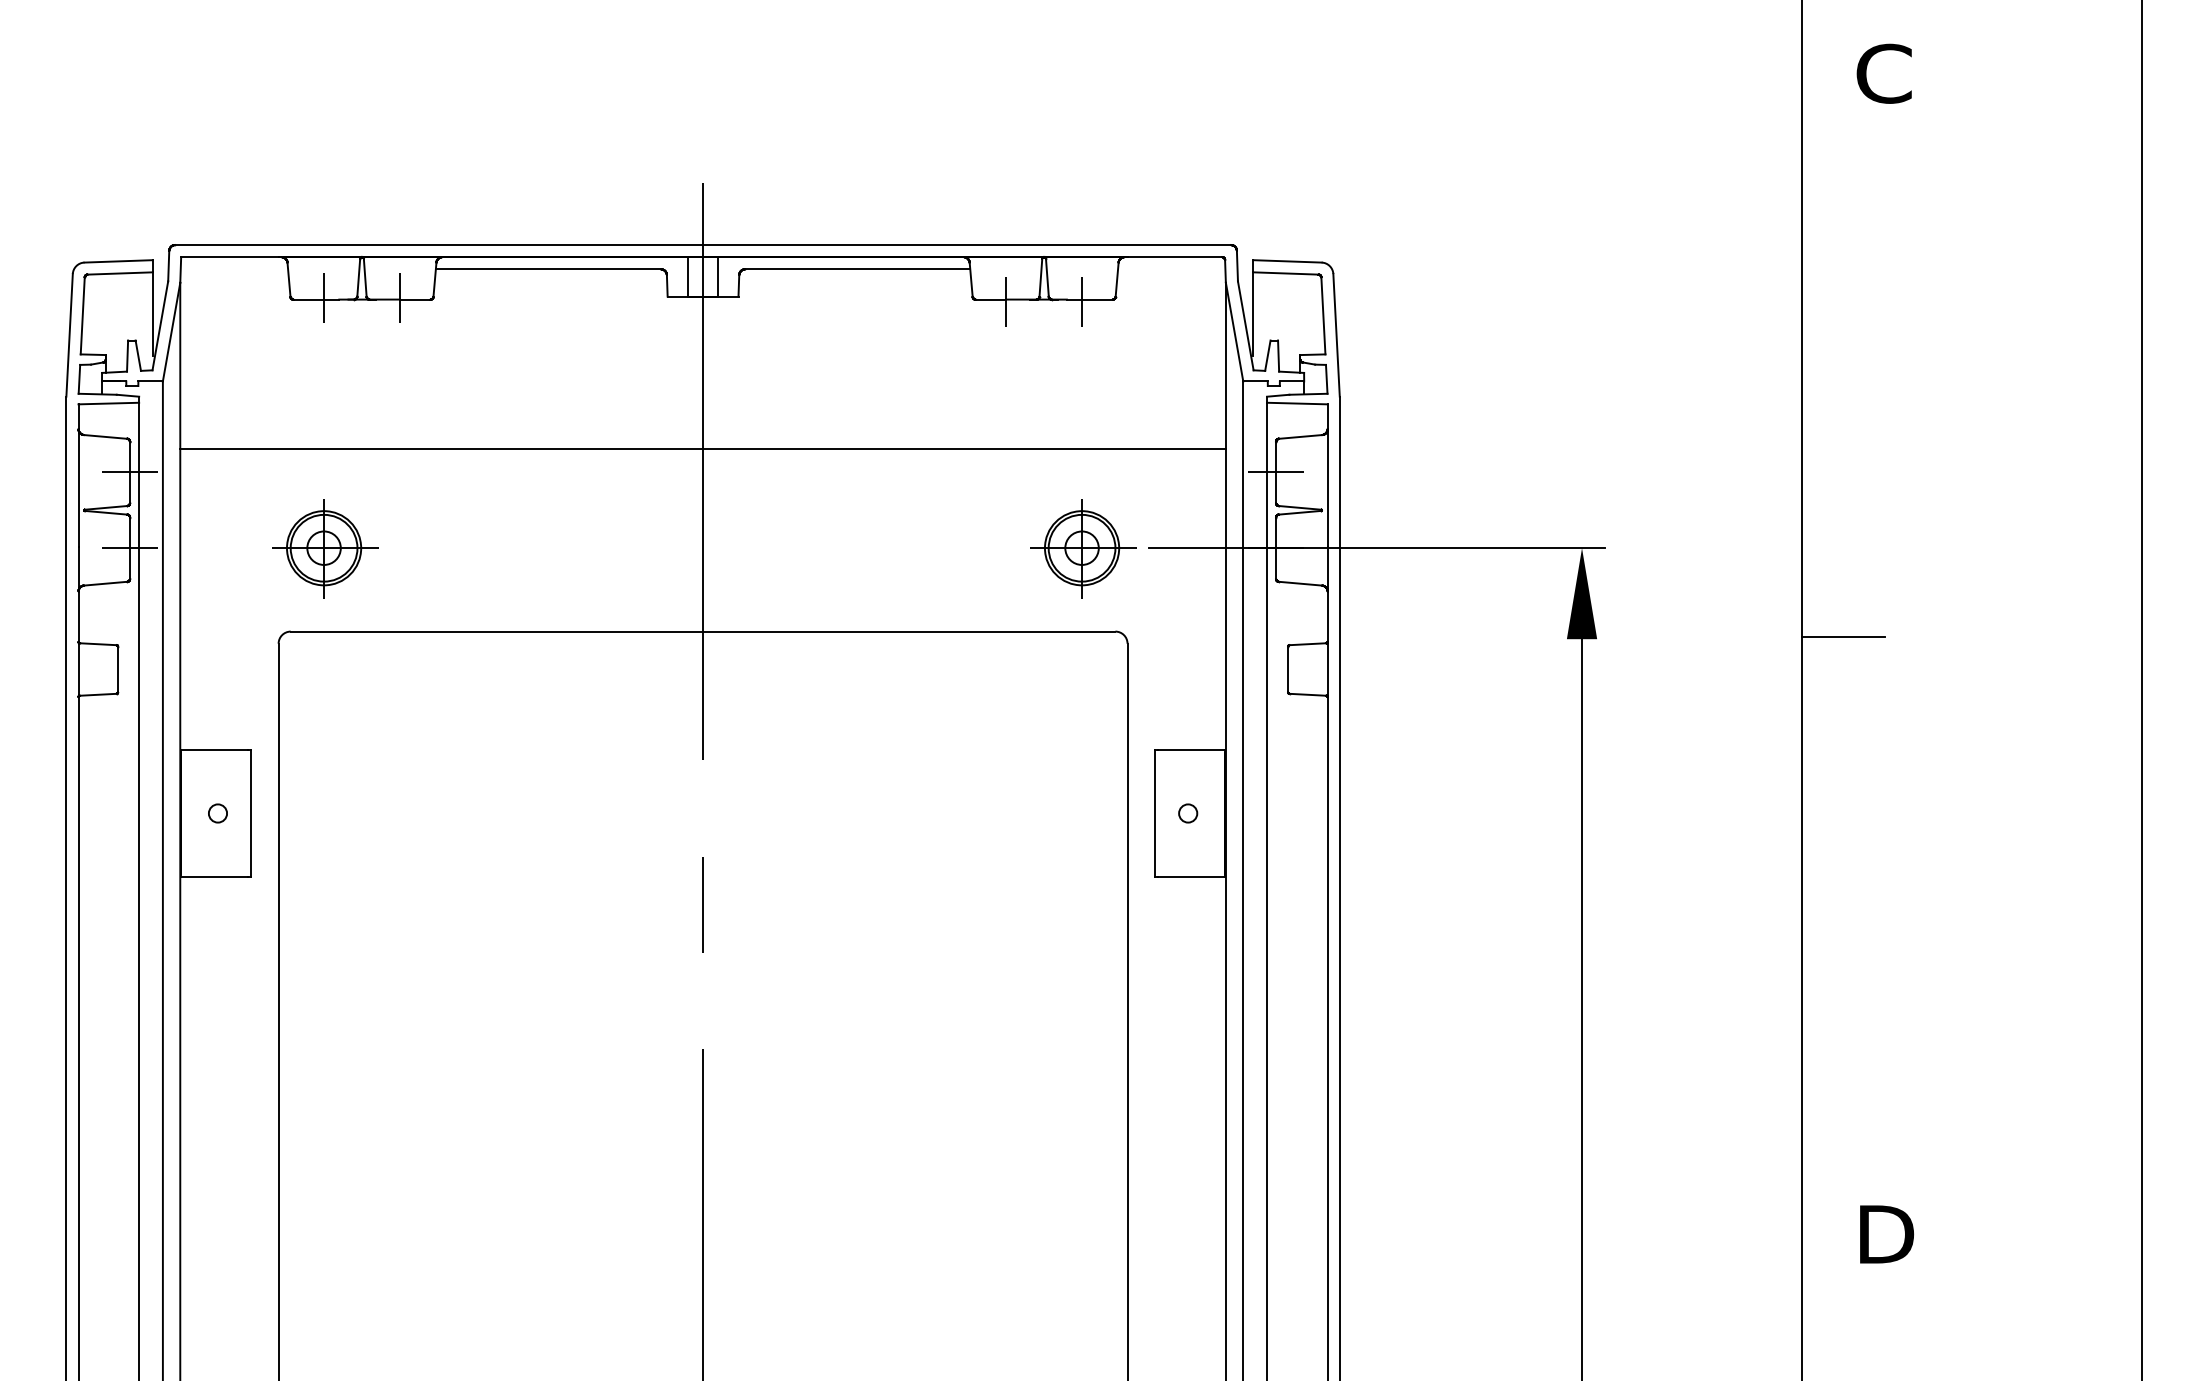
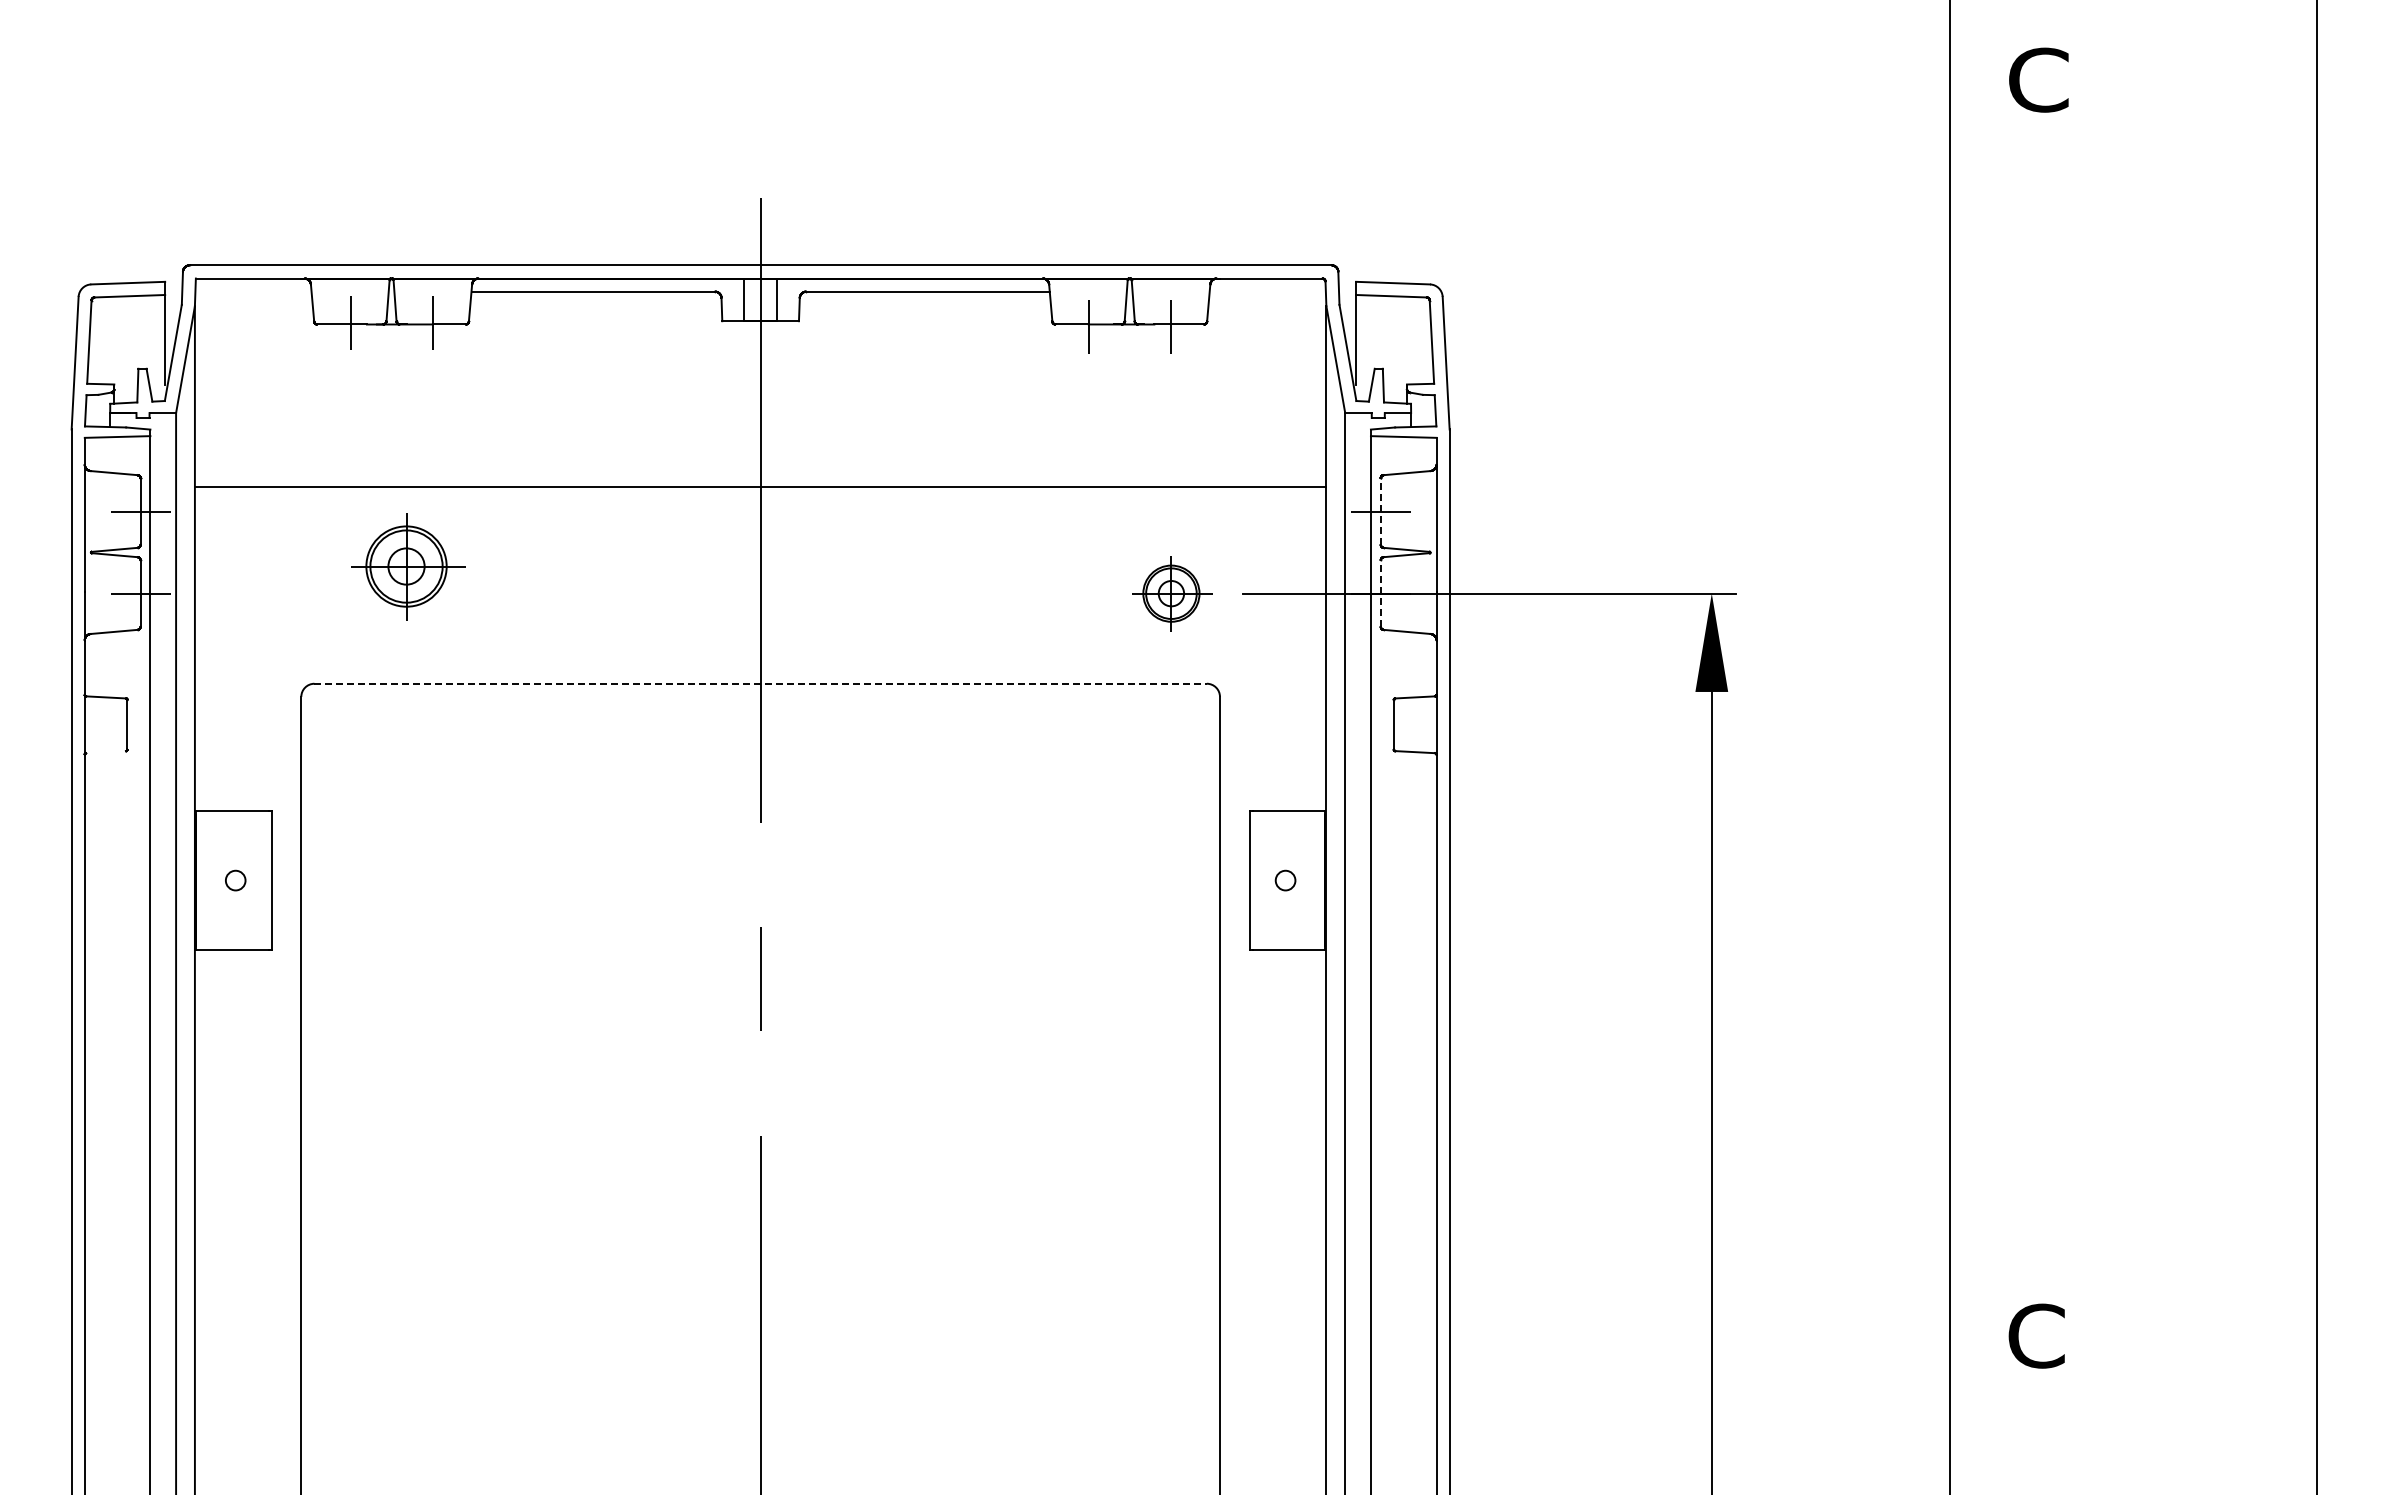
line: (1275, 472) -> (1380, 511), solid -> dashed
part: (325, 548) -> (408, 566), moved
part: (1083, 548) -> (1172, 593), size x0.7
line: (1275, 548) -> (1380, 593), solid -> dashed
line: (703, 631) -> (761, 683), solid -> dashed
line: (1843, 637) -> (1994, 690), removed
line: (97, 695) -> (105, 752), removed
text: (1884, 1233) -> (2039, 1335), D -> C

